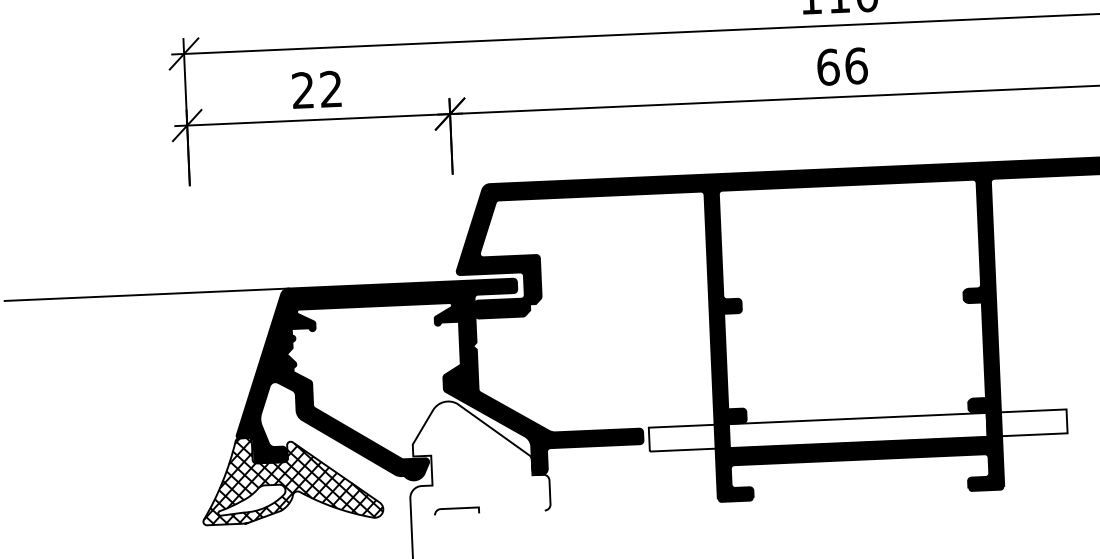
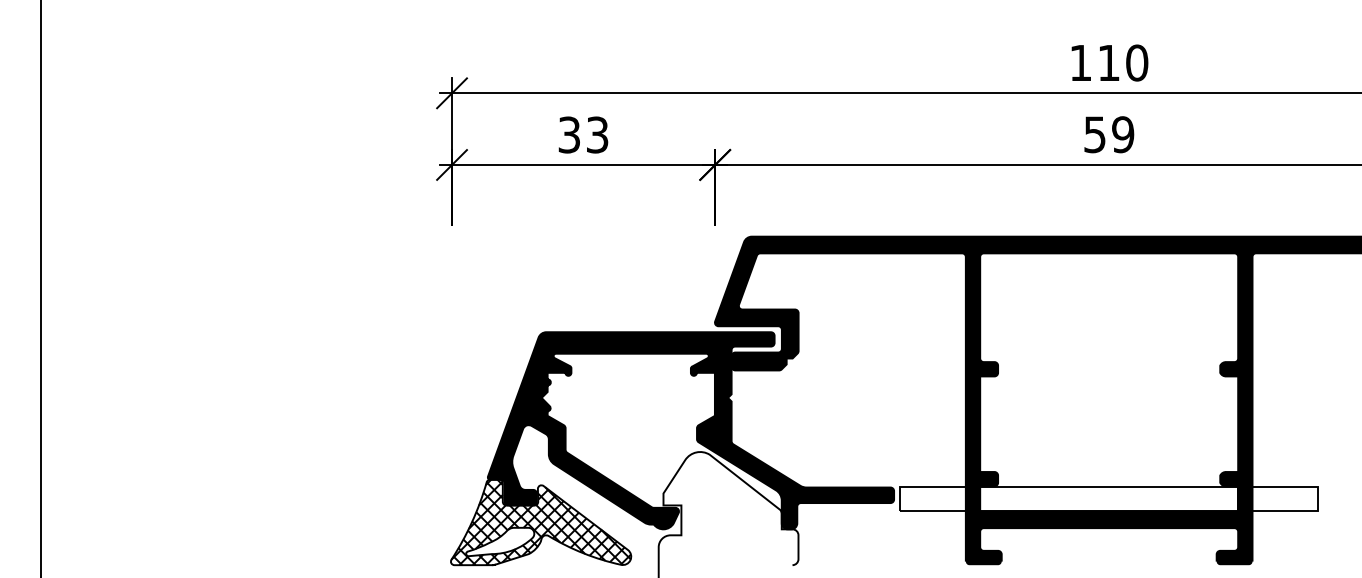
text: (842, 66) -> (1109, 134), 66 -> 59
text: (317, 89) -> (583, 134), 22 -> 33
line: (147, 295) -> (404, 332), removed
curve: (456, 509) -> (704, 560), removed

